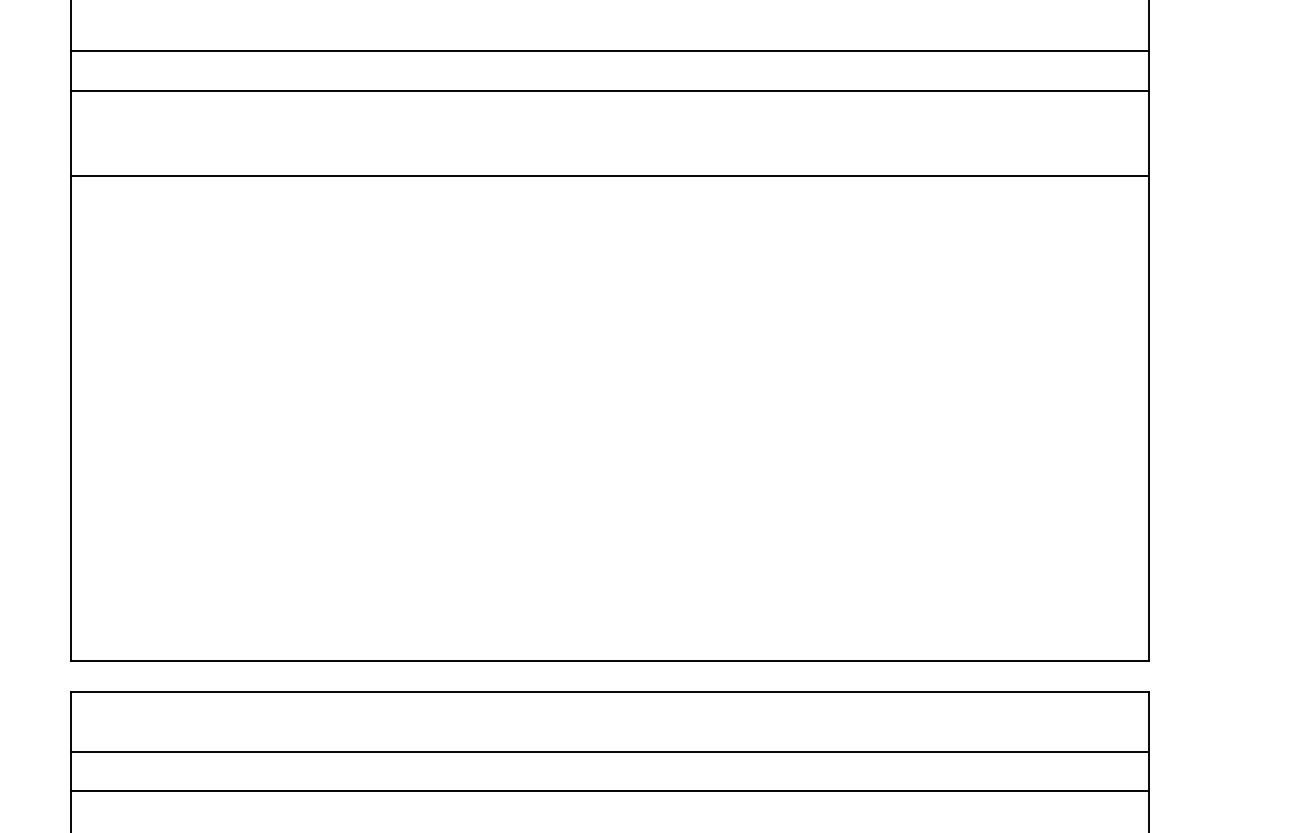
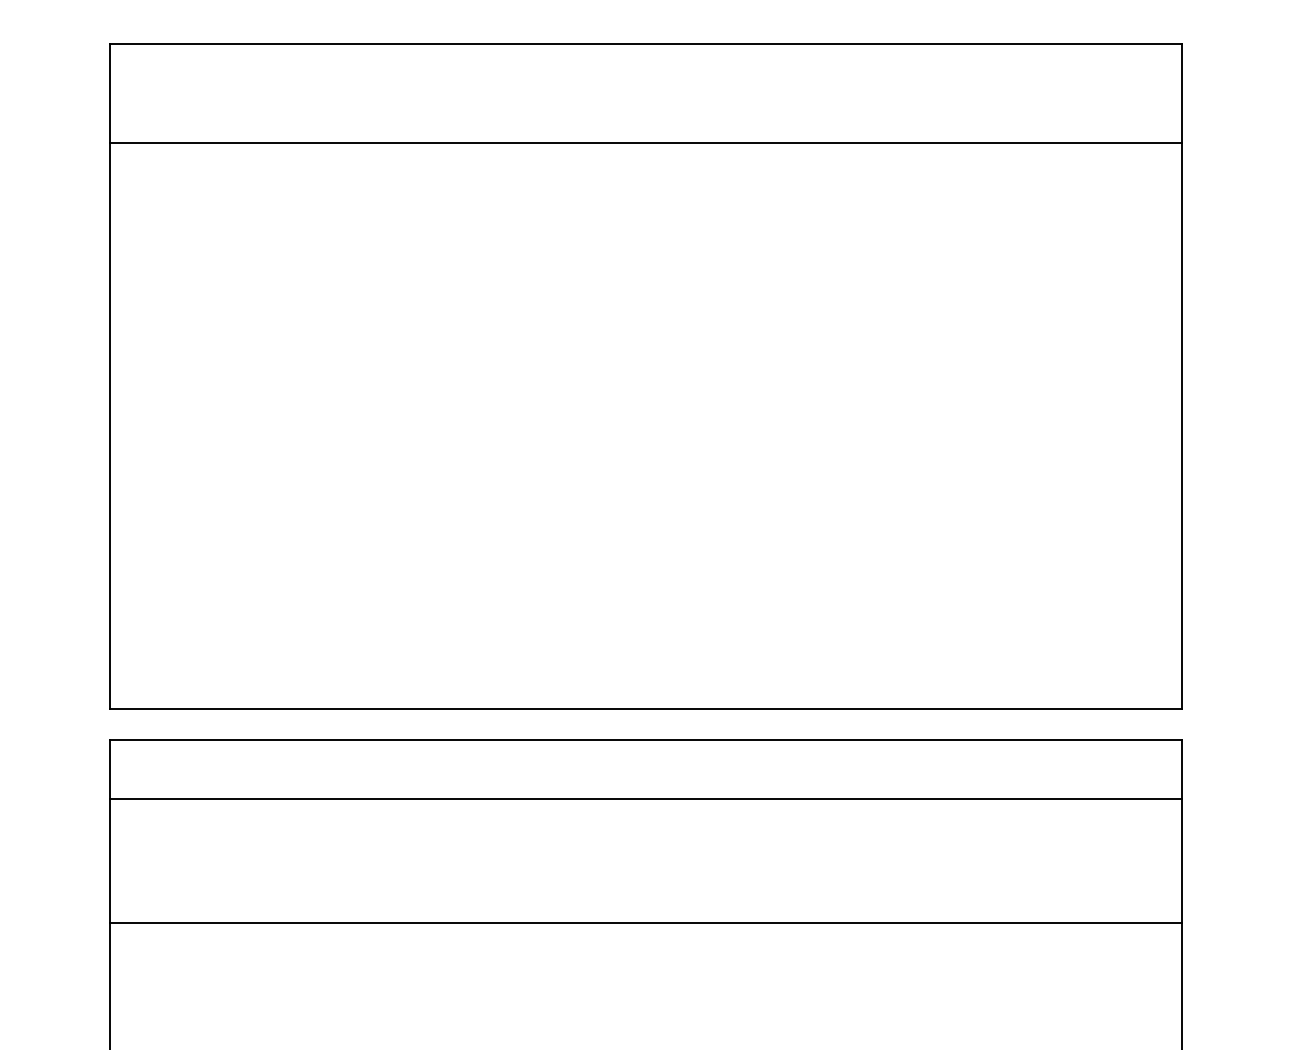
line: (609, 51) -> (645, 103), removed
line: (609, 176) -> (645, 227), removed
line: (609, 791) -> (645, 838), removed

